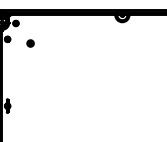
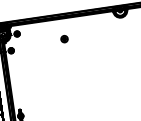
part: (30, 43) -> (64, 39), moved

